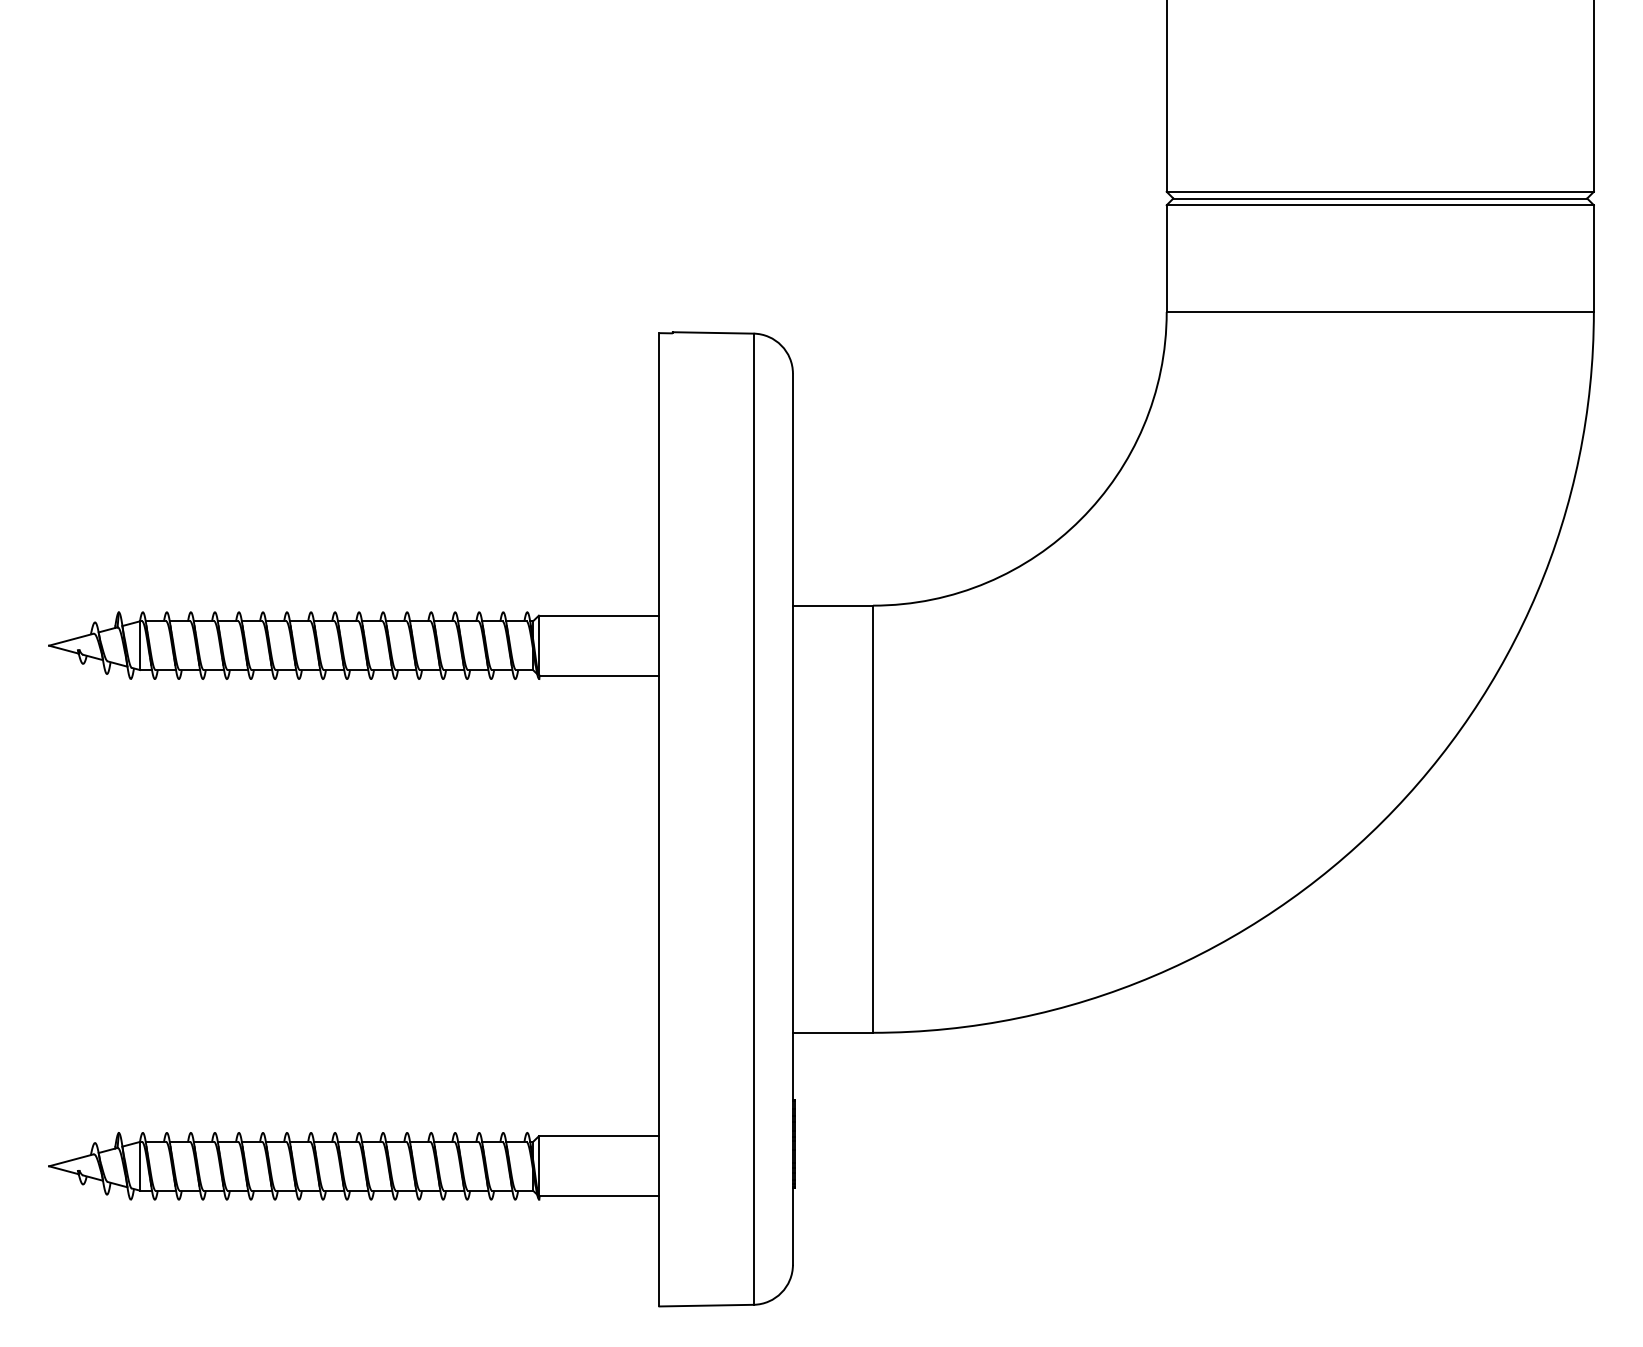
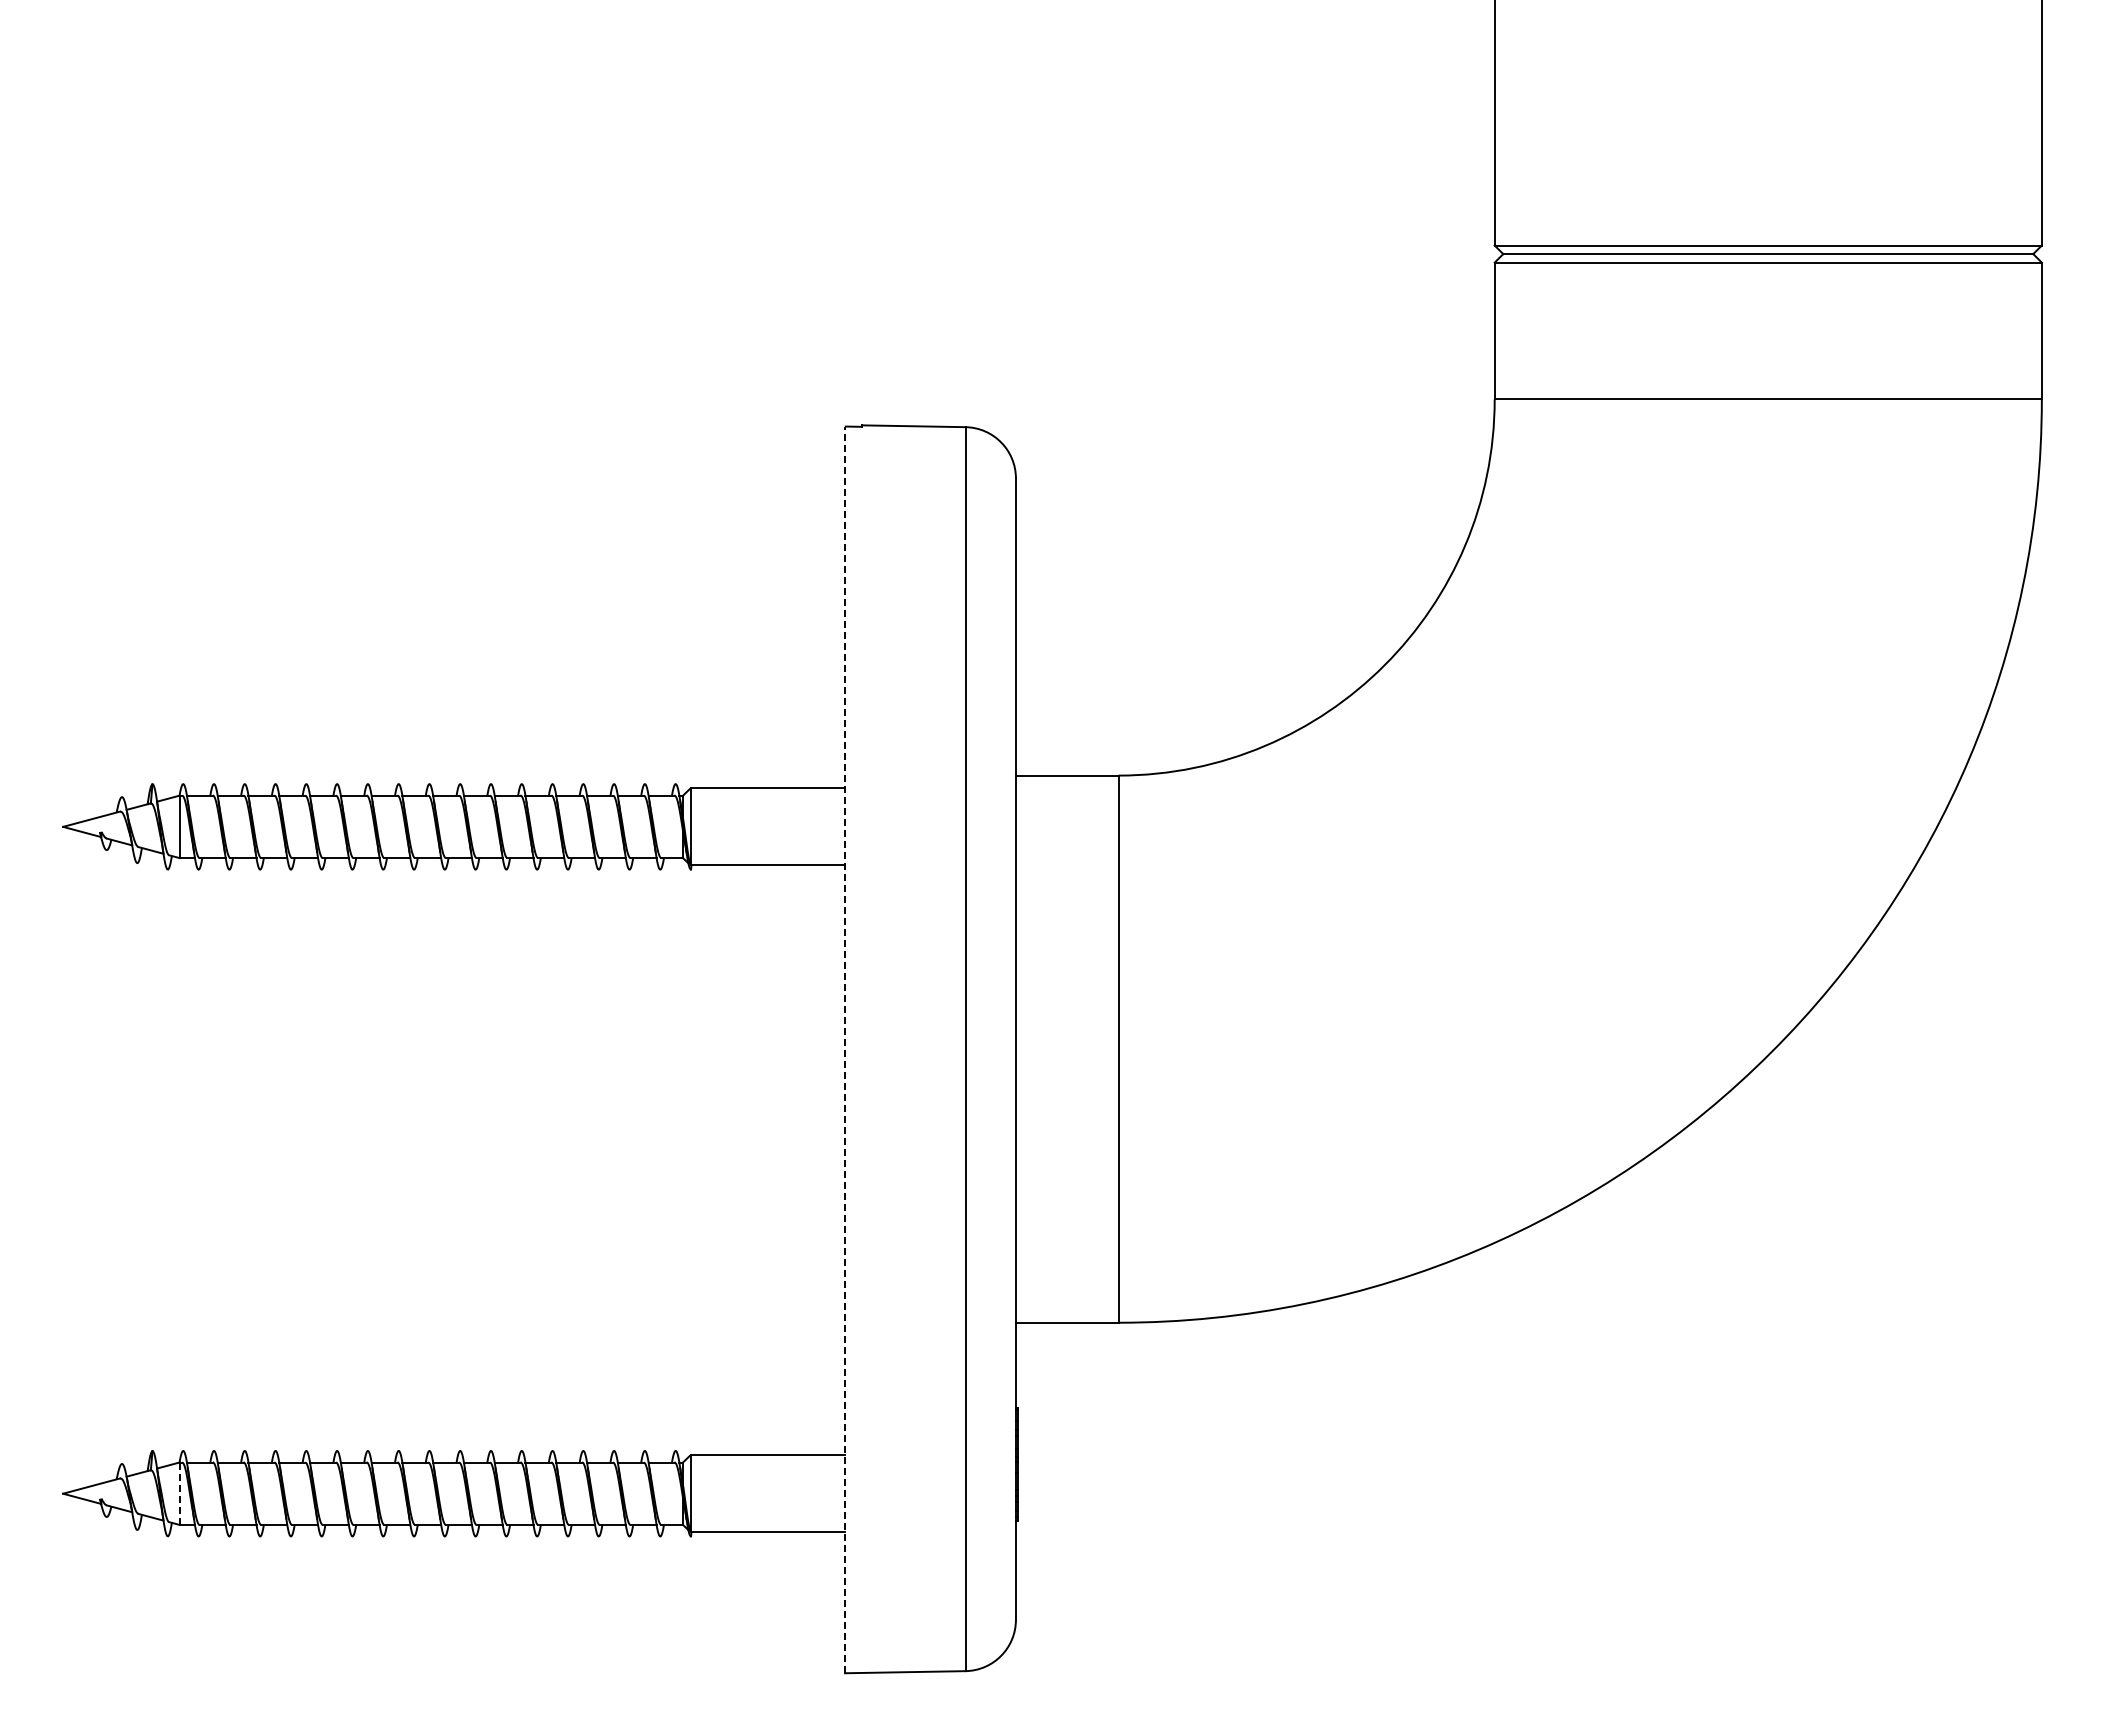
line: (659, 819) -> (844, 1049), solid -> dashed
line: (139, 1166) -> (179, 1493), solid -> dashed

